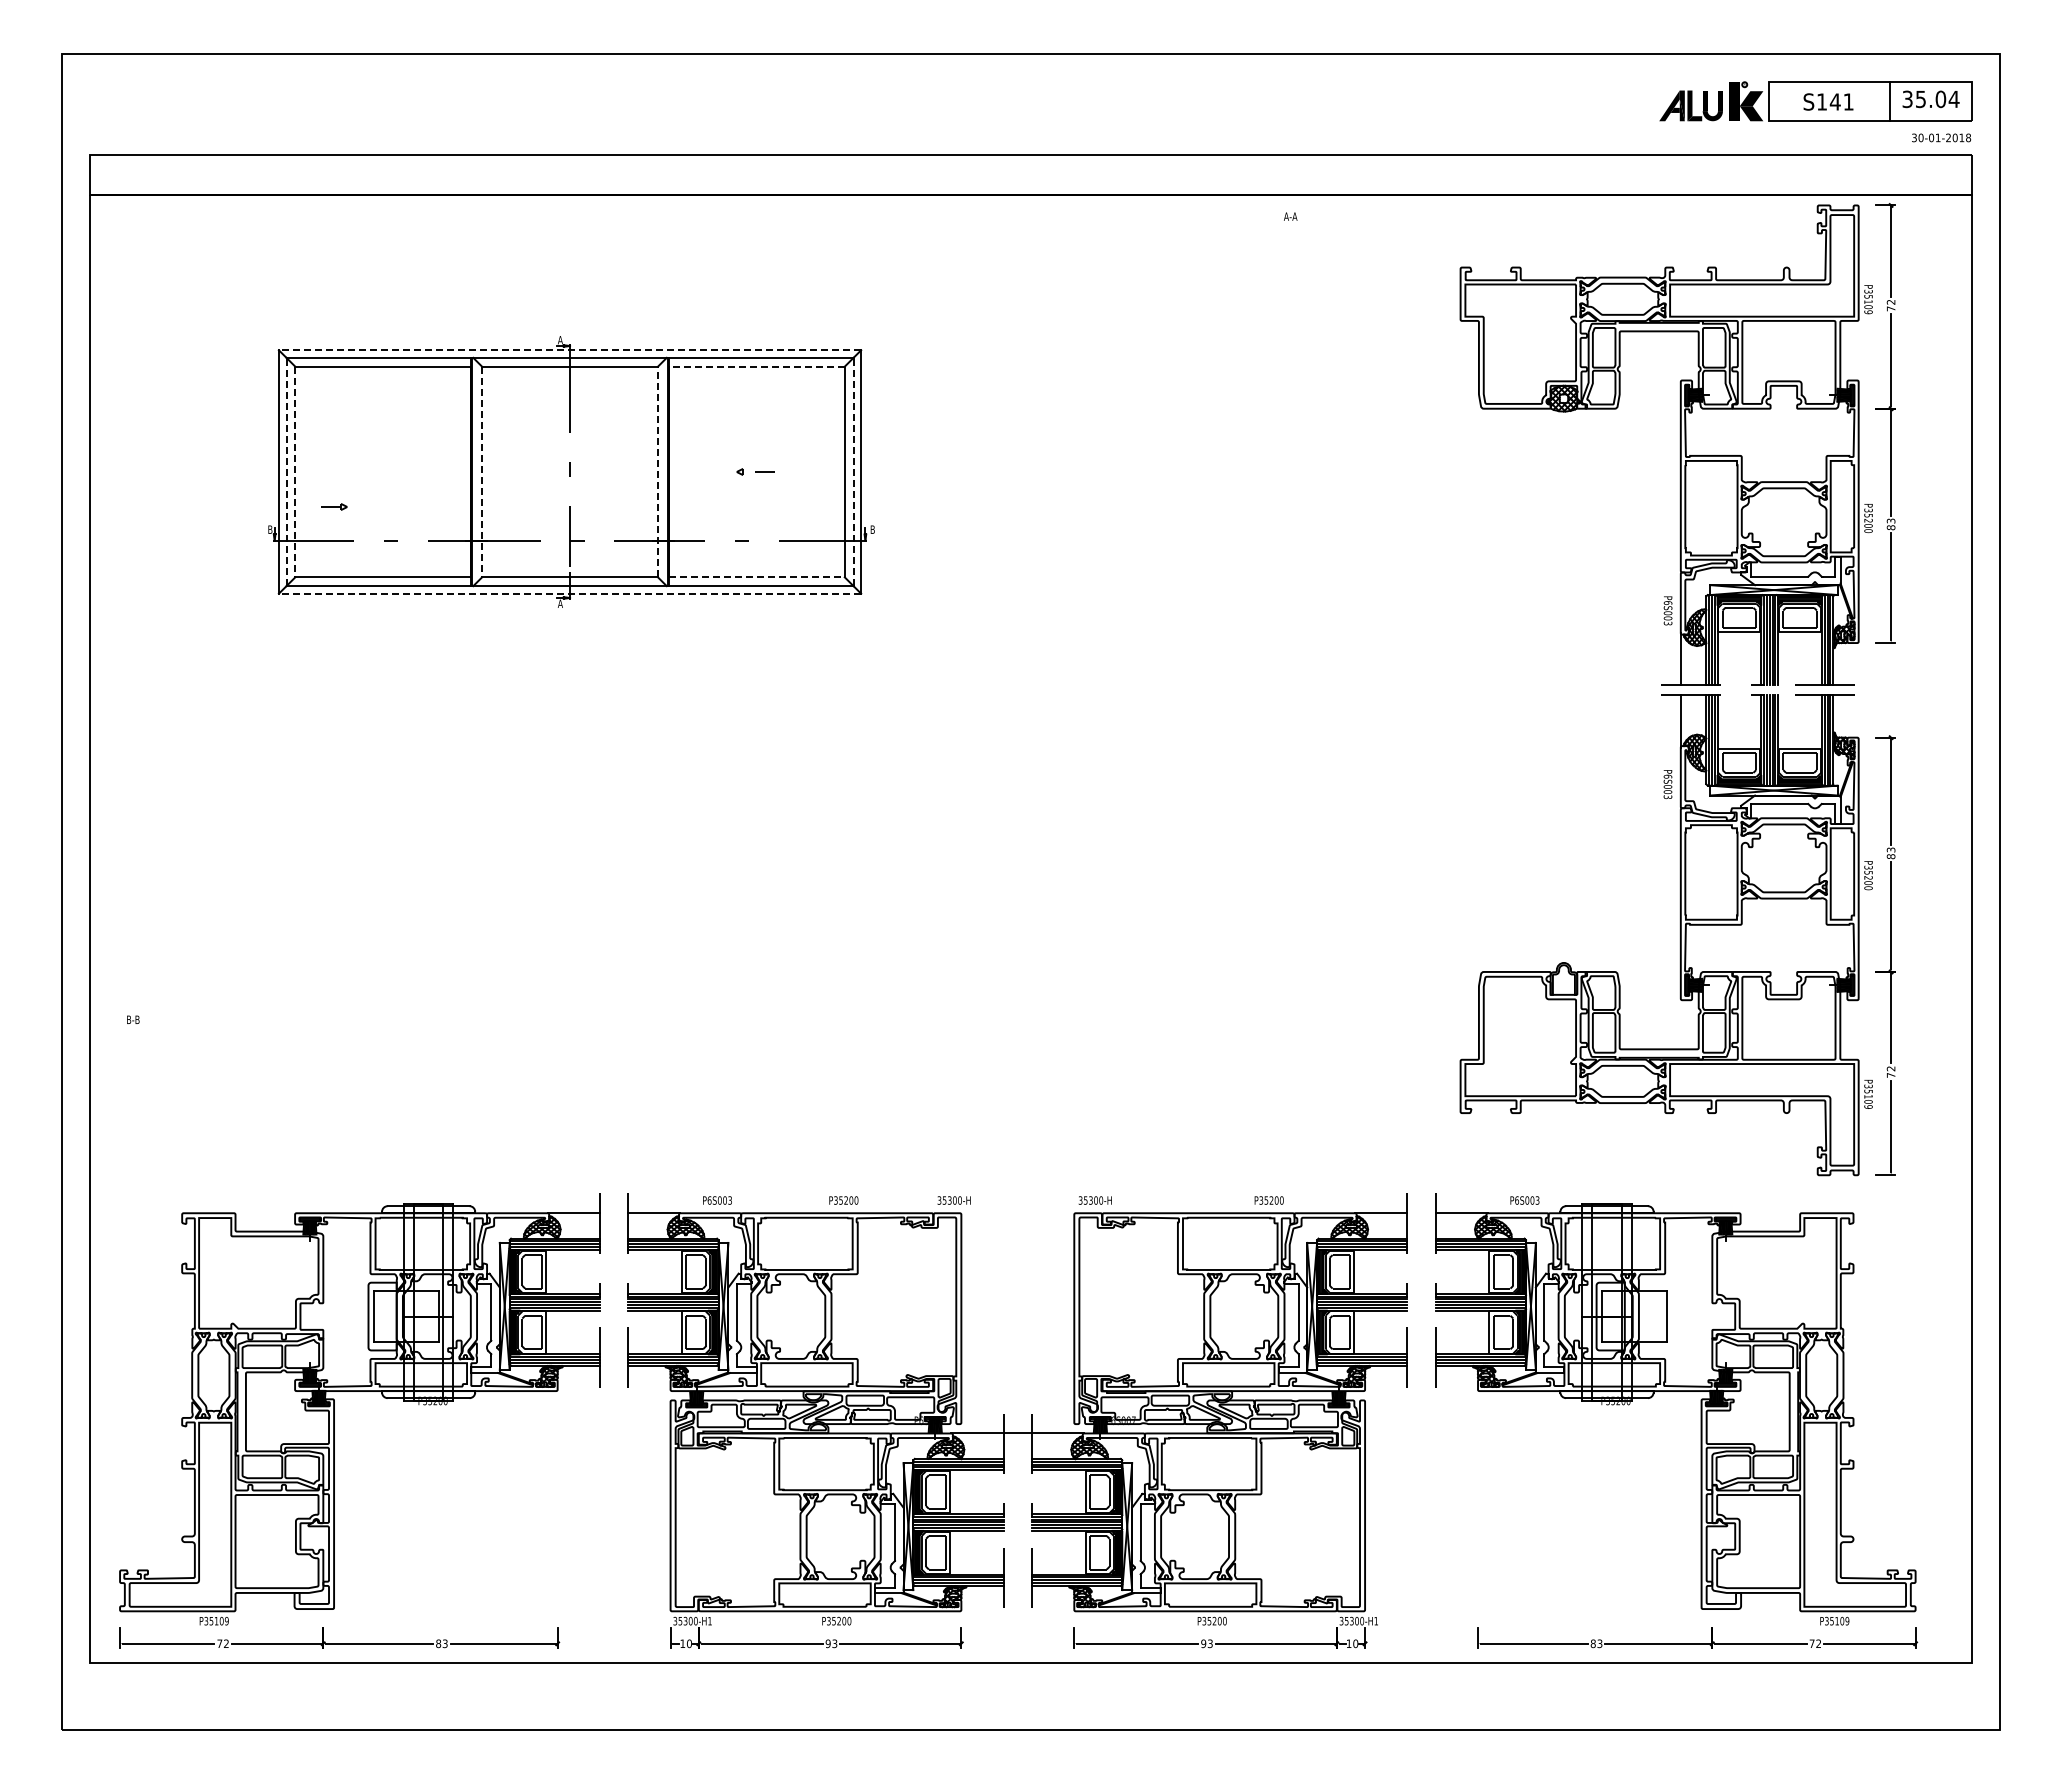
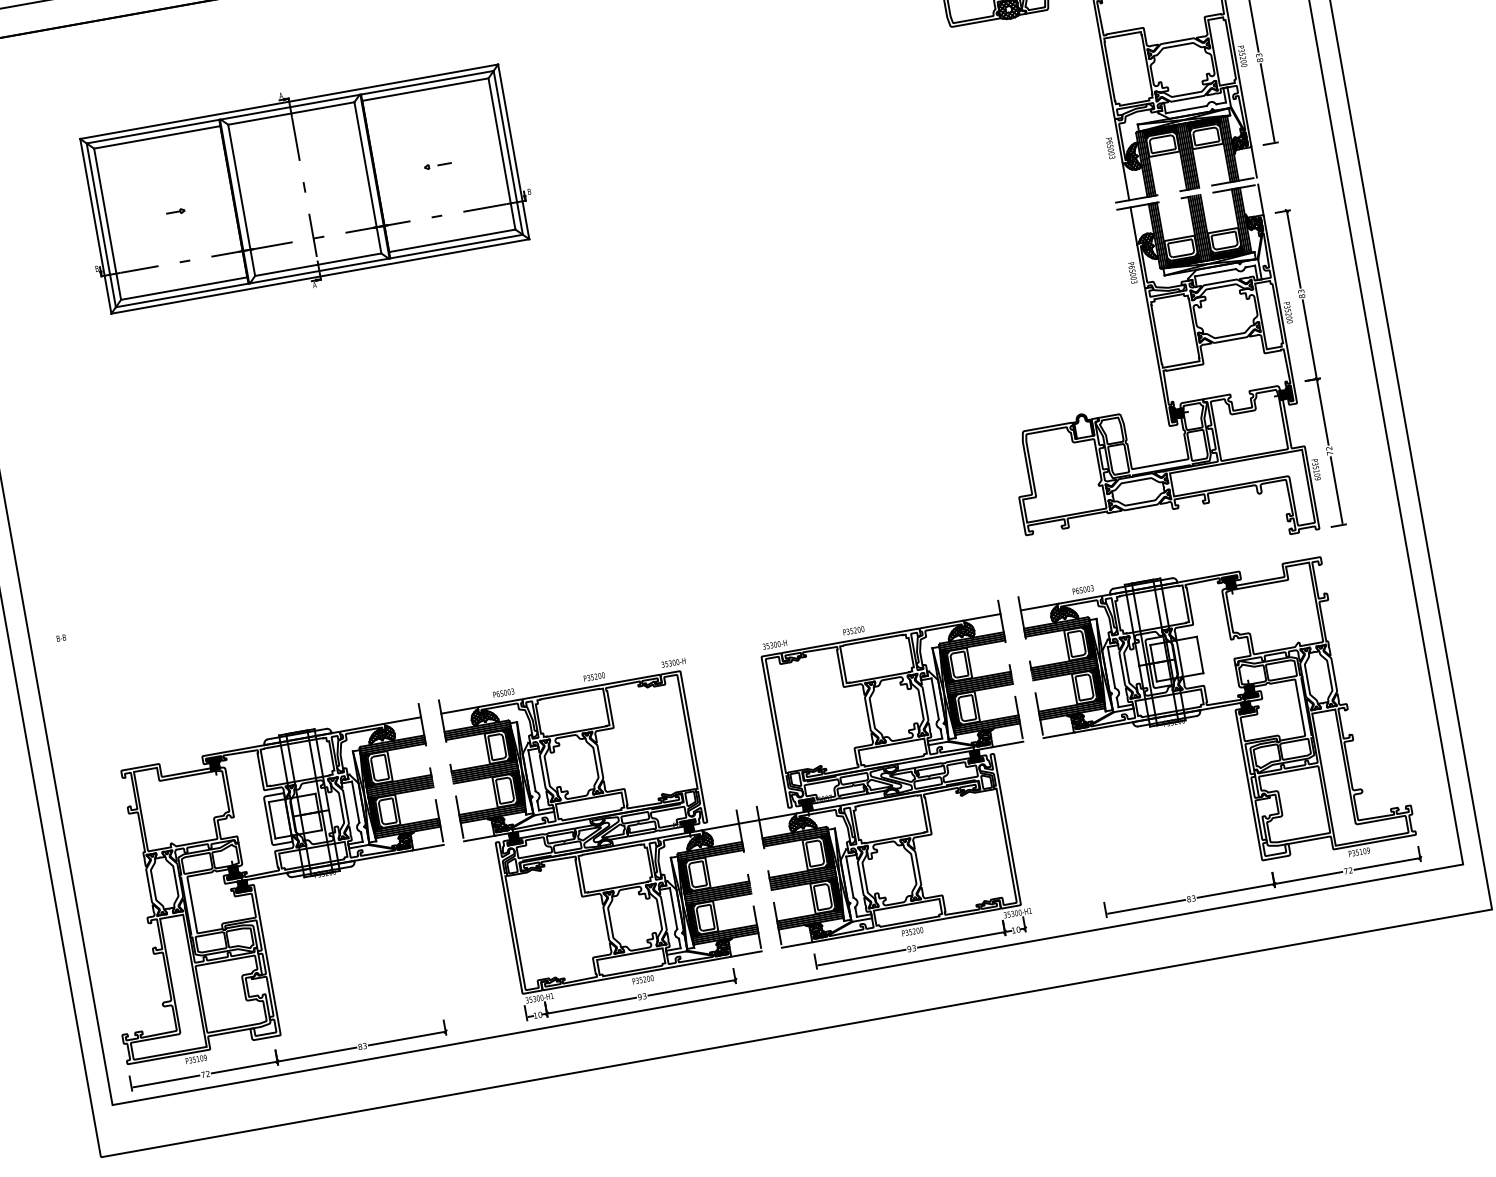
line: (569, 350) -> (288, 101), dashed -> solid
line: (756, 366) -> (425, 89), dashed -> solid
line: (286, 471) -> (101, 225), dashed -> solid
line: (657, 471) -> (367, 177), dashed -> solid
line: (853, 471) -> (508, 152), dashed -> solid
line: (295, 472) -> (107, 224), dashed -> solid
line: (482, 472) -> (242, 200), dashed -> solid
part: (334, 506) -> (175, 211), moved
line: (756, 577) -> (452, 240), dashed -> solid
line: (569, 593) -> (319, 276), dashed -> solid
line: (1858, 663) -> (1254, 161), added
line: (1858, 717) -> (1260, 200), added
text: (1268, 1200) -> (853, 630), moved
line: (578, 1391) -> (428, 847), added
line: (649, 1391) -> (479, 838), added
line: (1385, 1391) -> (1007, 744), added
line: (1457, 1391) -> (1059, 735), added
line: (981, 1611) -> (745, 954), added
line: (1053, 1611) -> (797, 945), added

